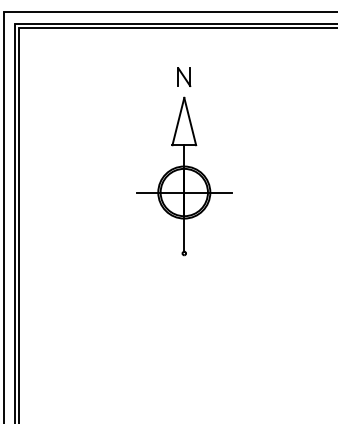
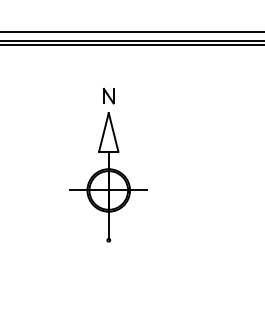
part: (184, 161) -> (108, 165), moved

